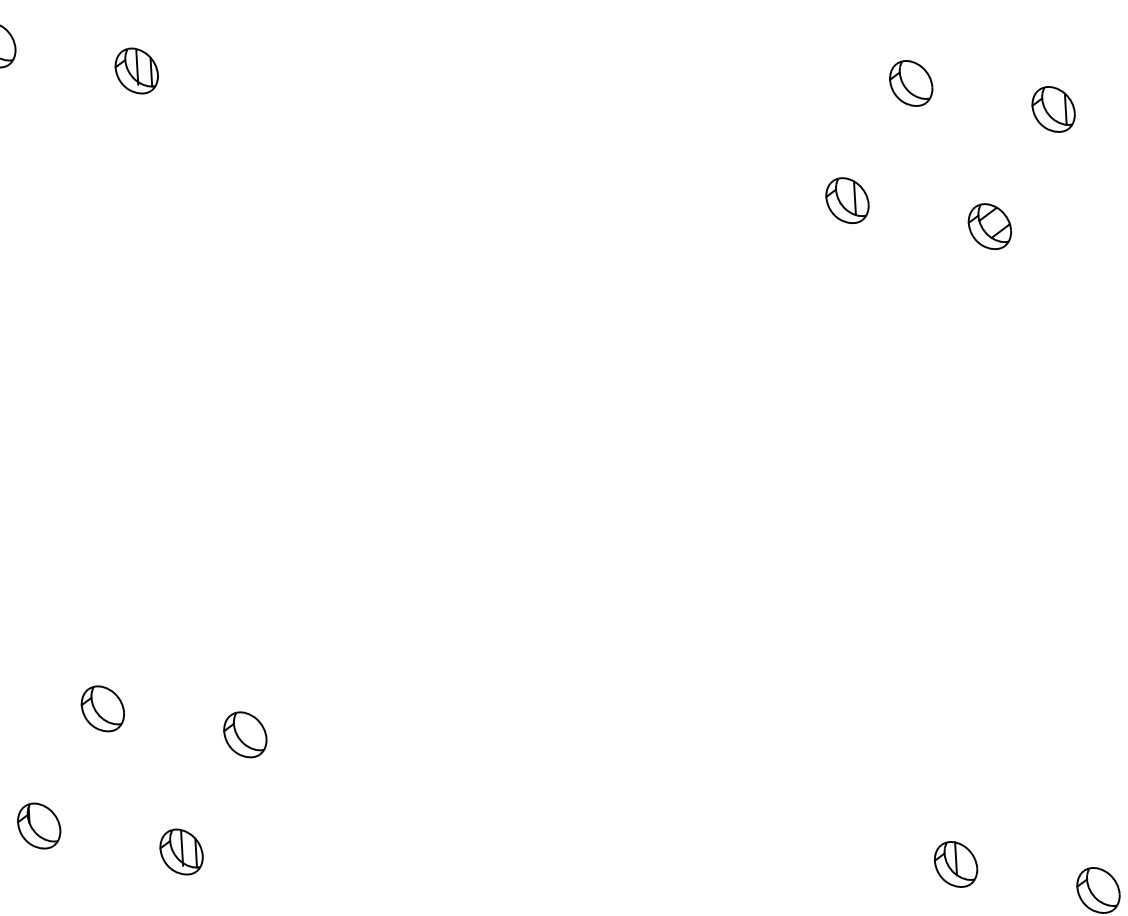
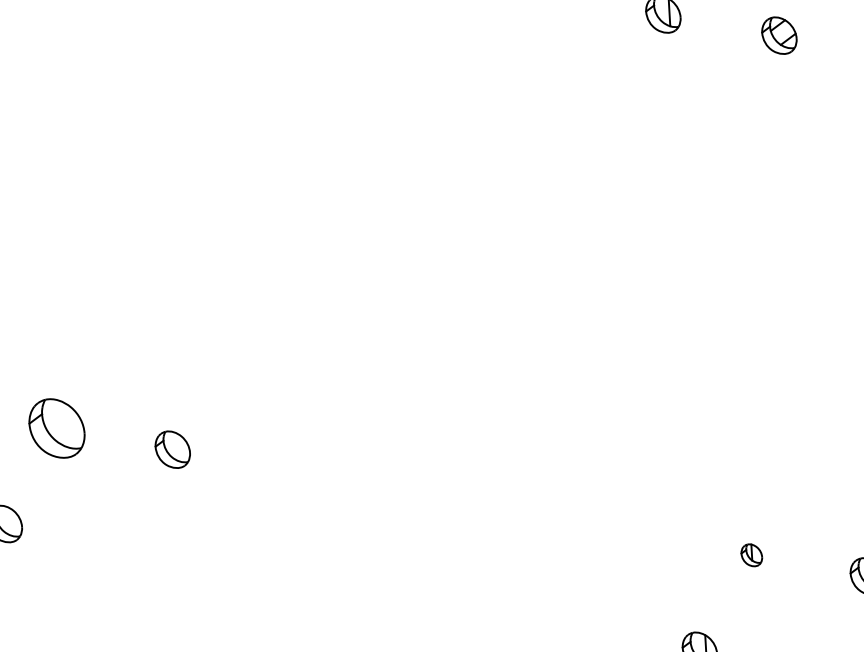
part: (102, 708) -> (56, 428), size x1.6
part: (181, 851) -> (120, 544), removed
part: (955, 864) -> (751, 555), size x0.6

